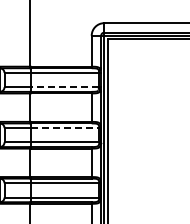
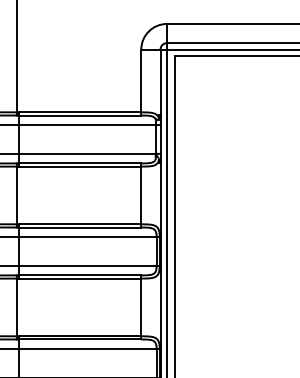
line: (65, 87) -> (88, 154), dashed -> solid
line: (65, 128) -> (88, 237), dashed -> solid

